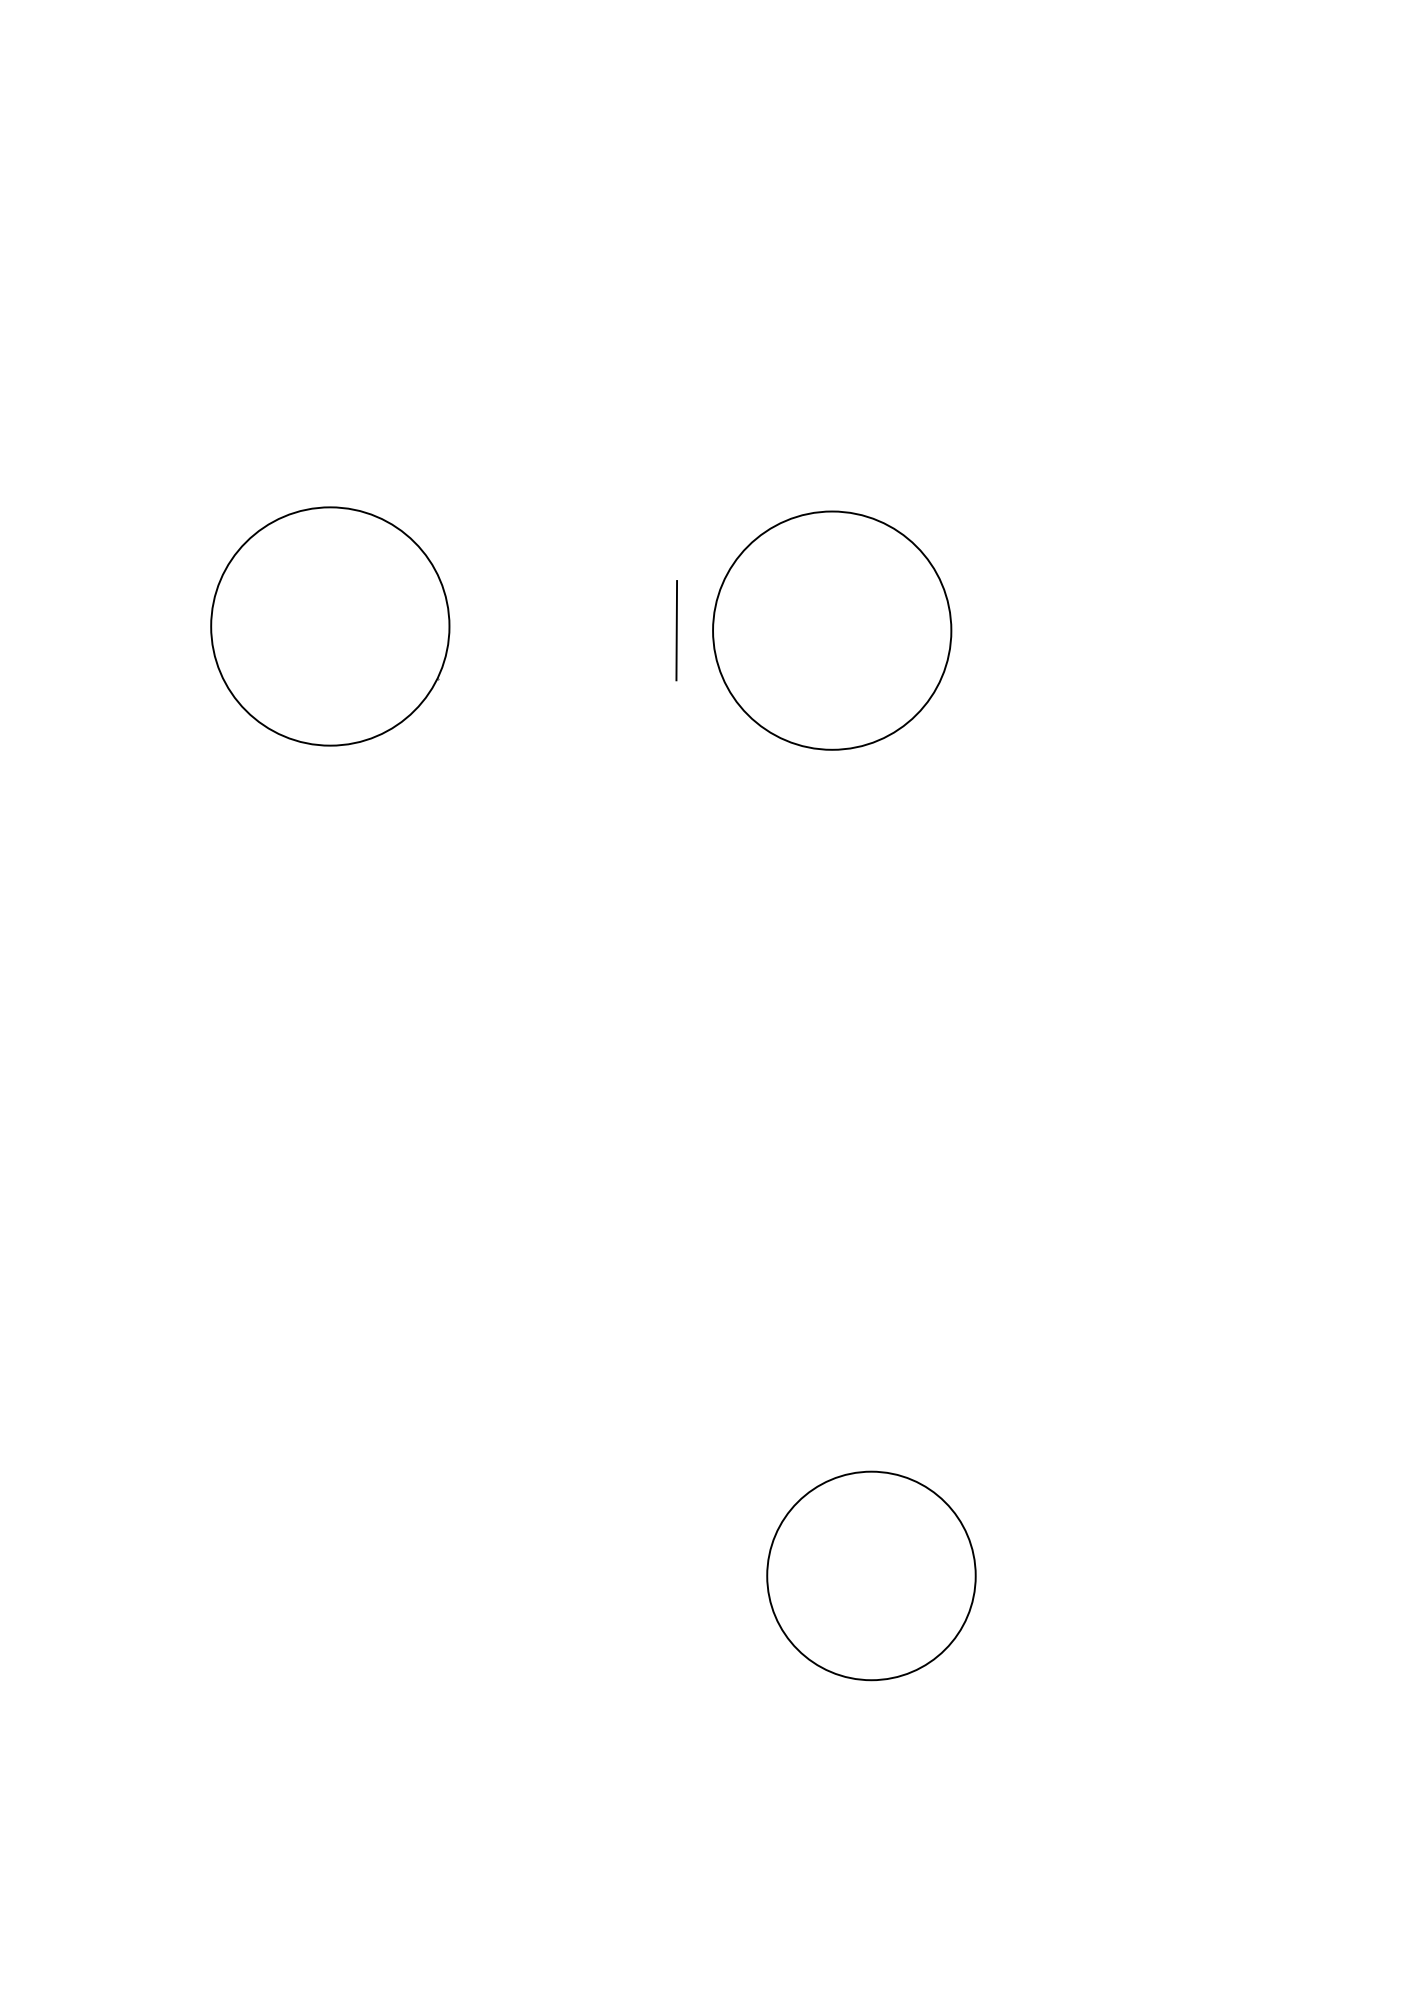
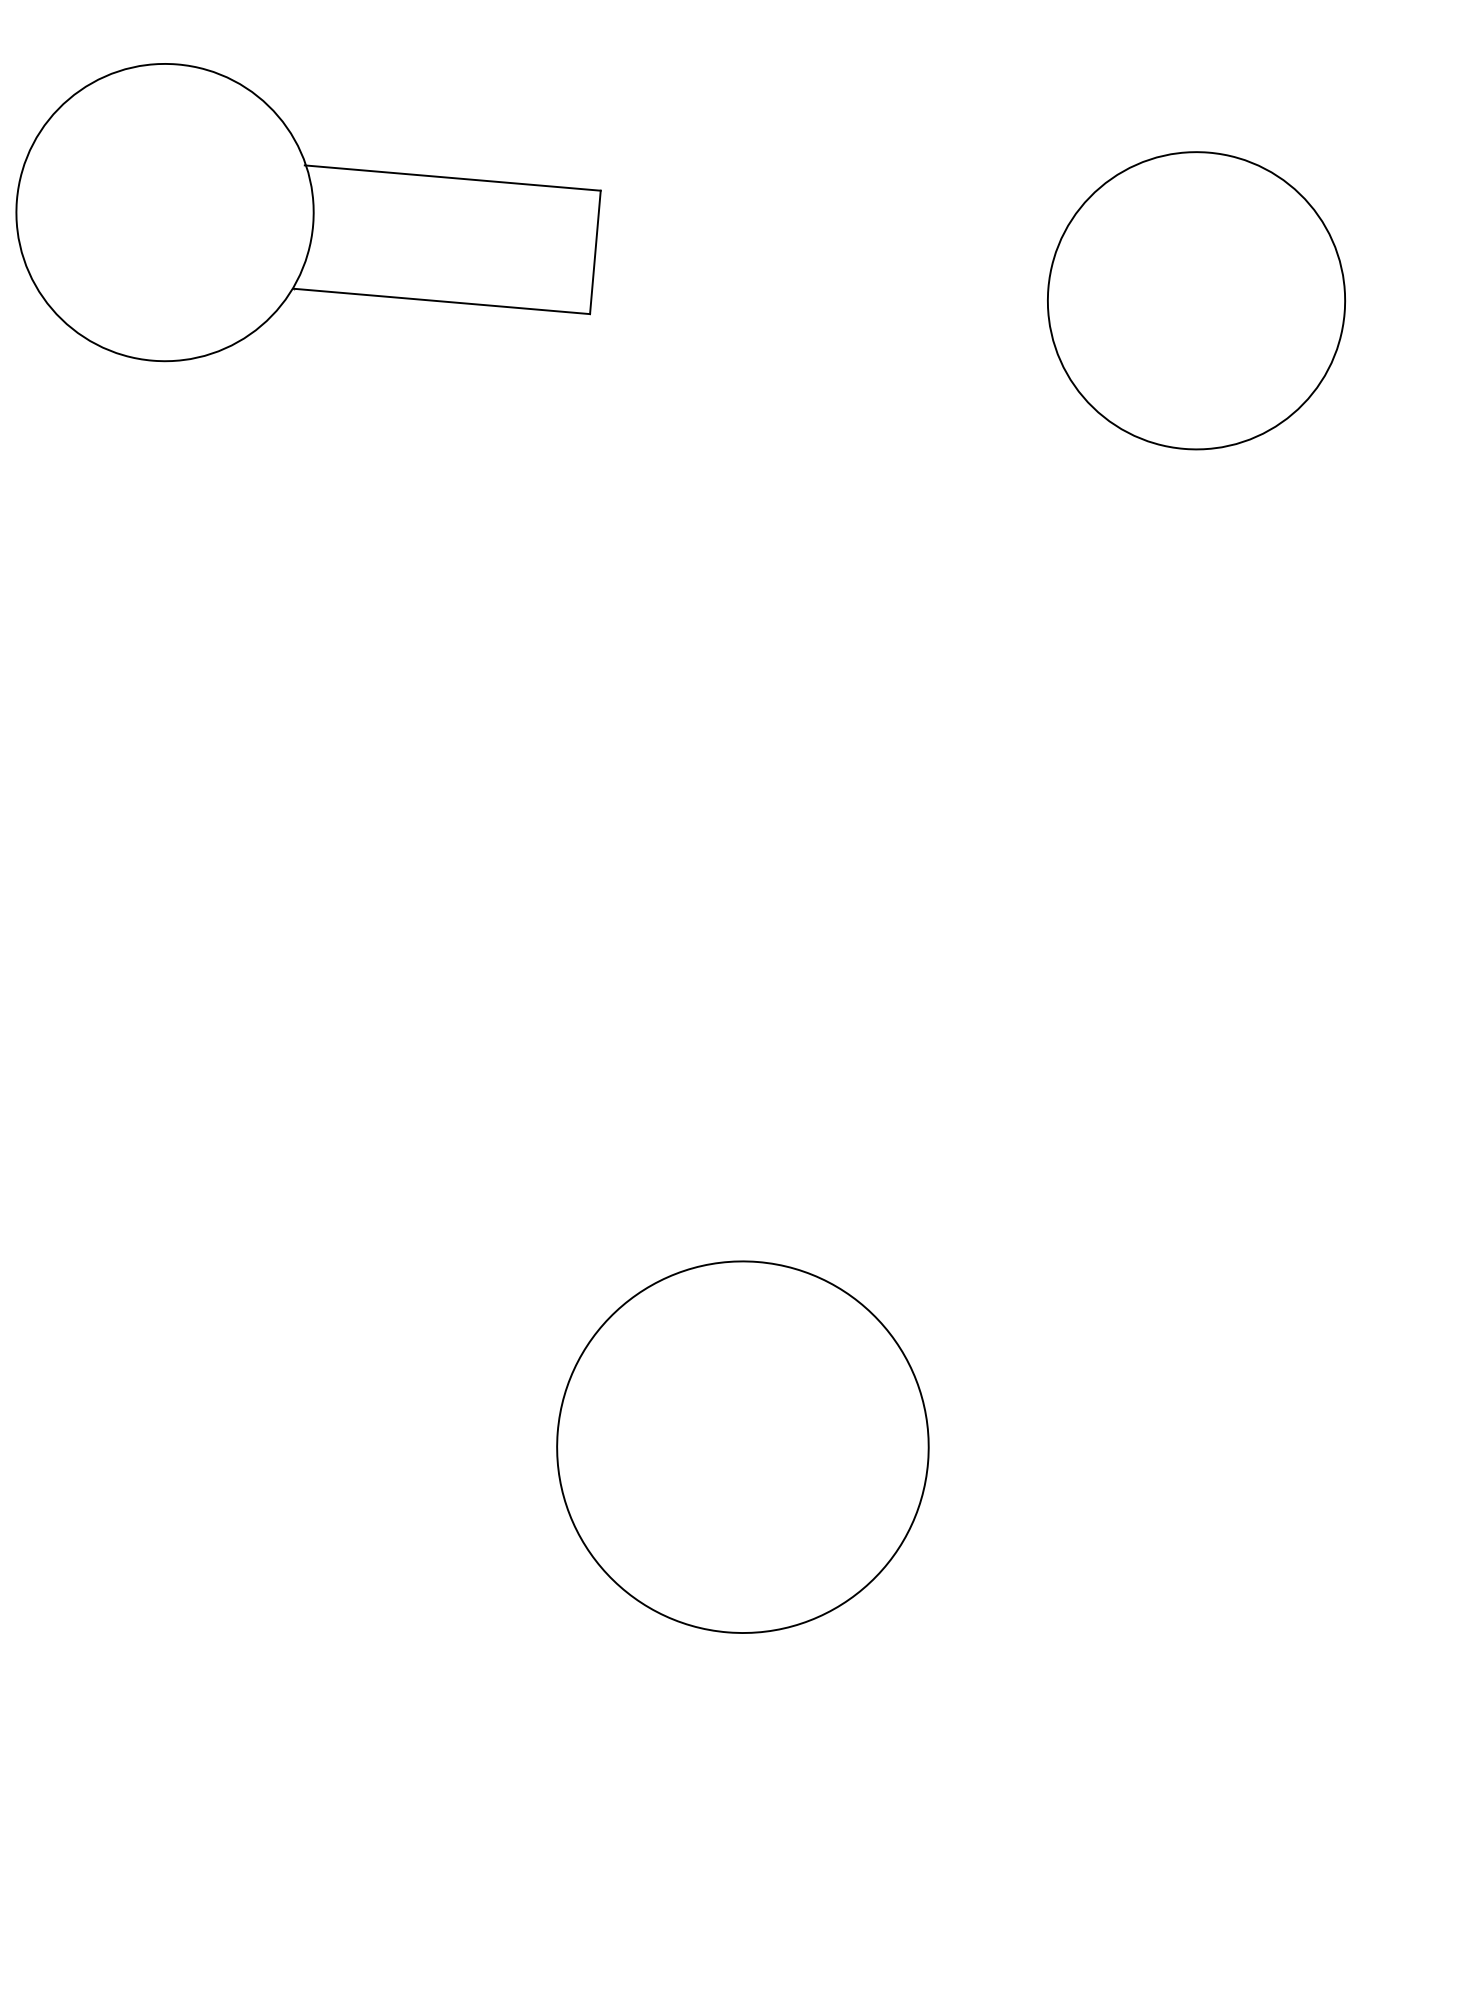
line: (557, 580) -> (452, 178), added
circle: (832, 630) -> (1196, 300), moved
line: (557, 679) -> (442, 301), added
circle: (871, 1575) -> (743, 1446), size x1.43

